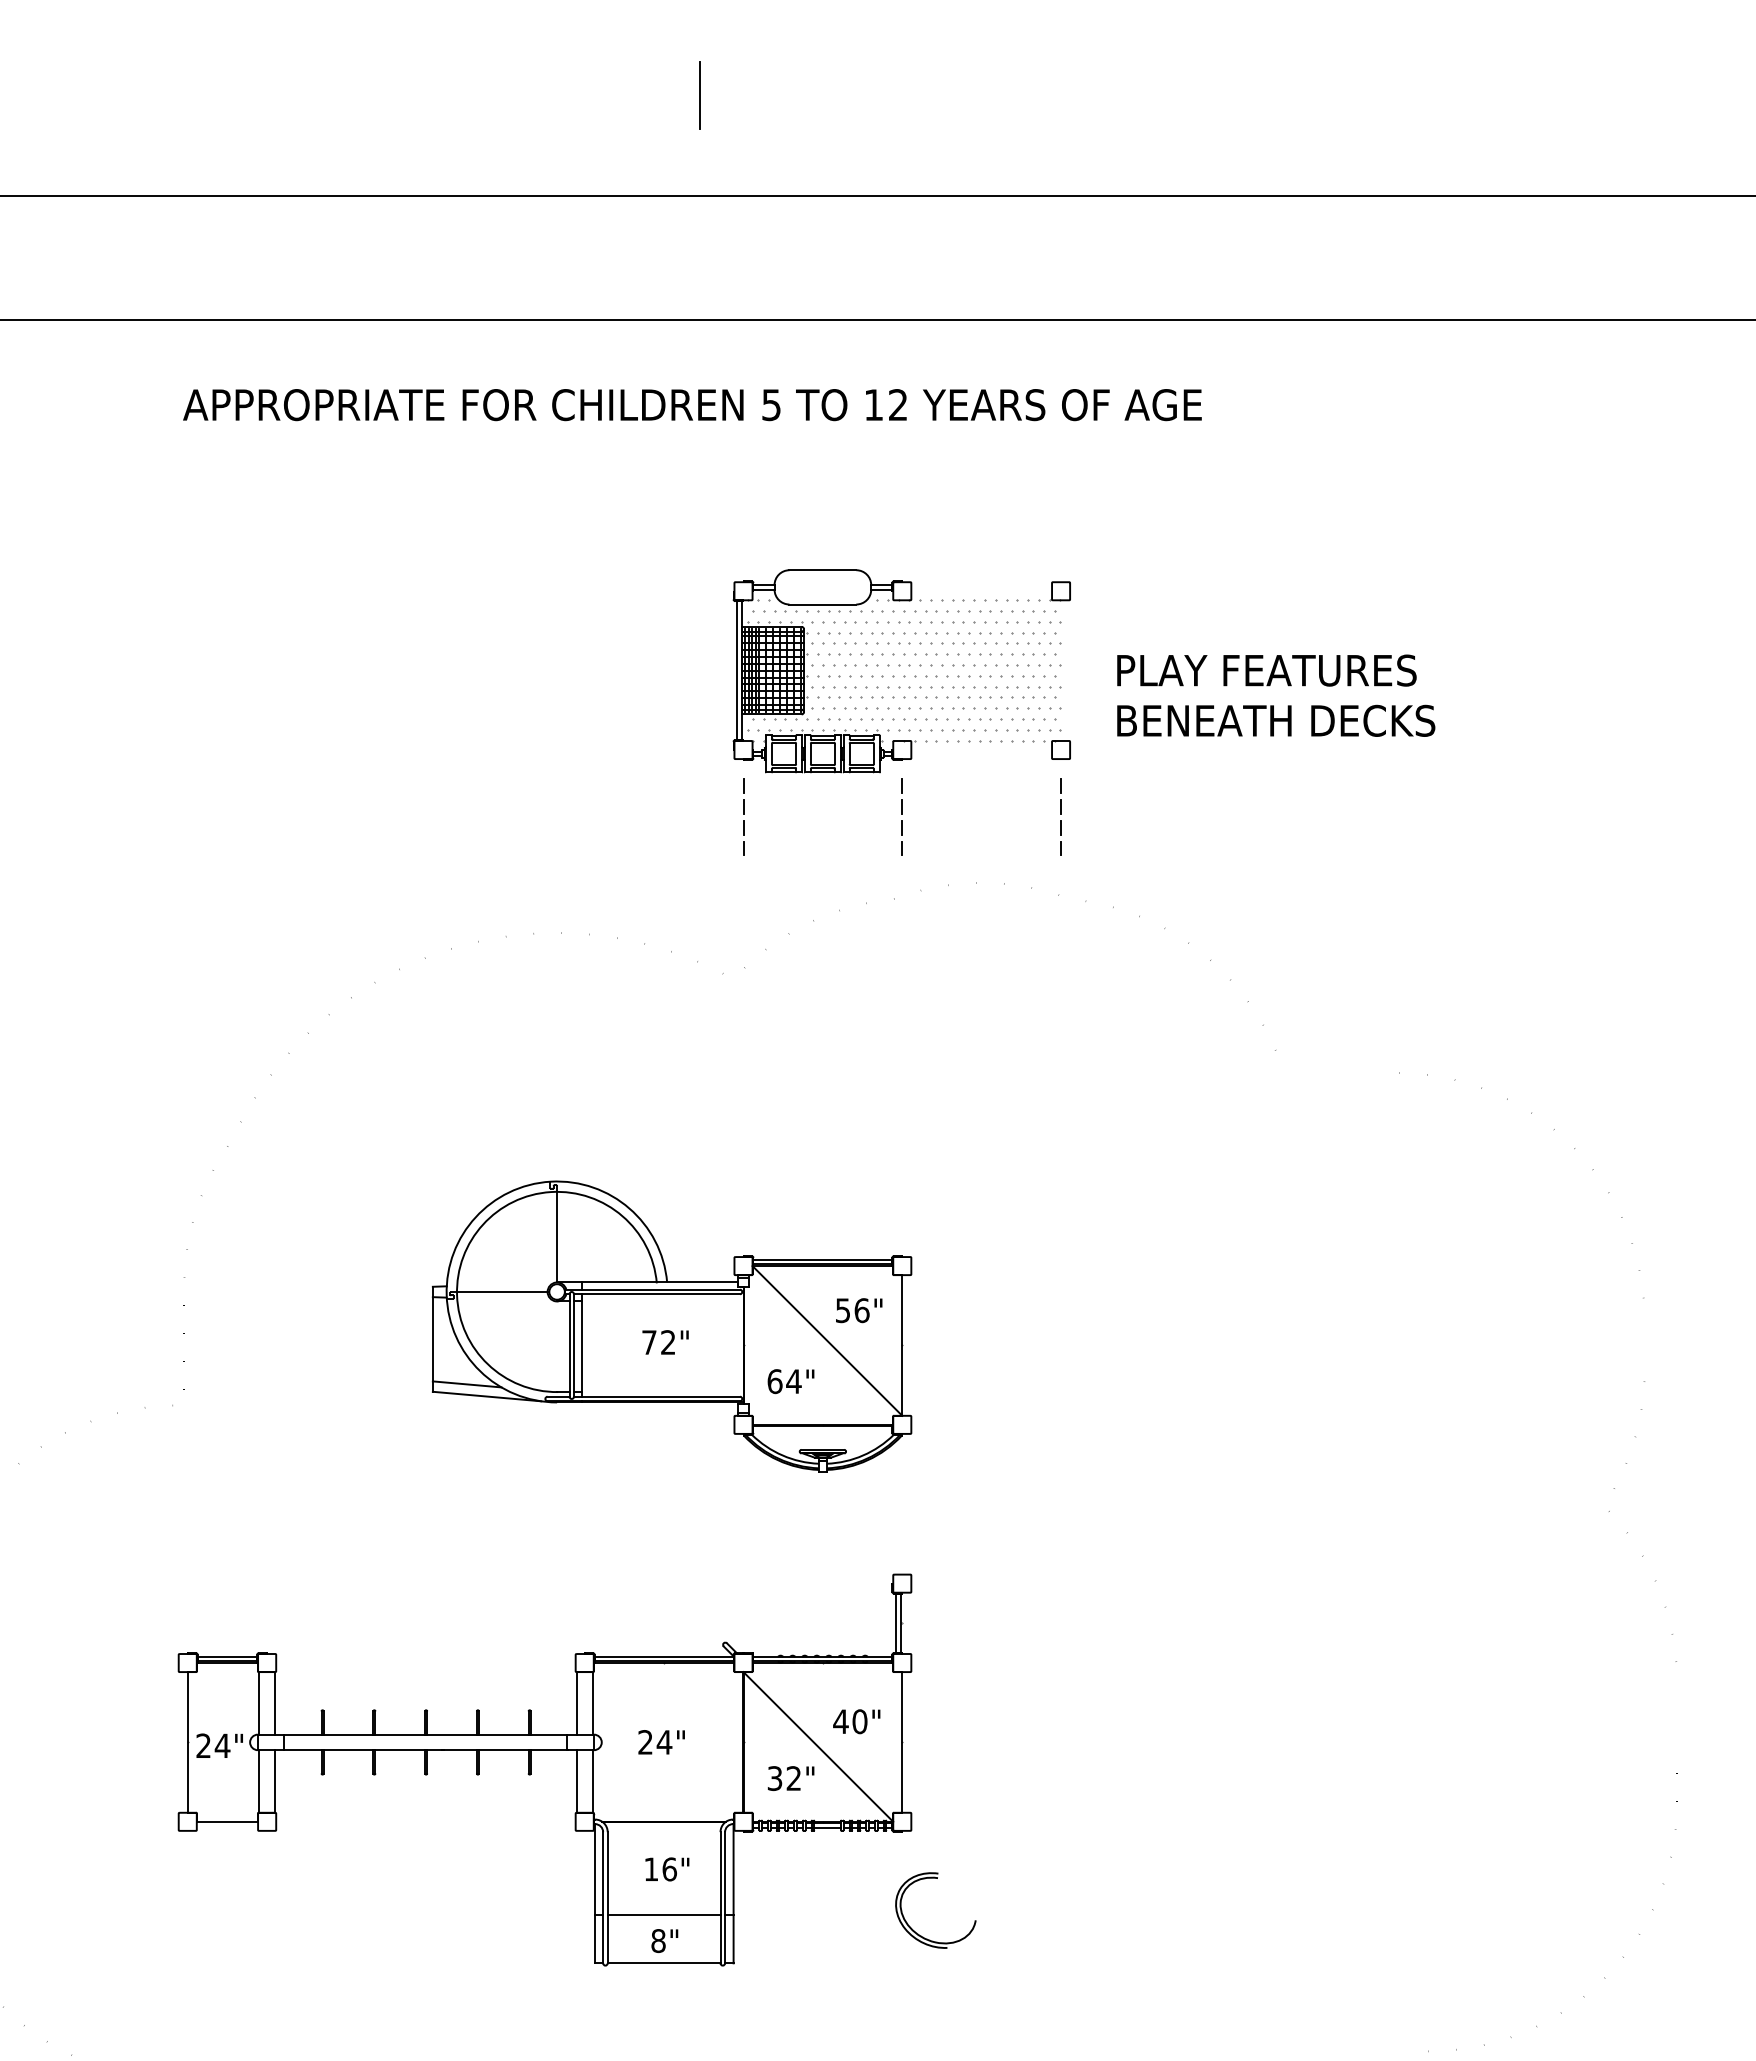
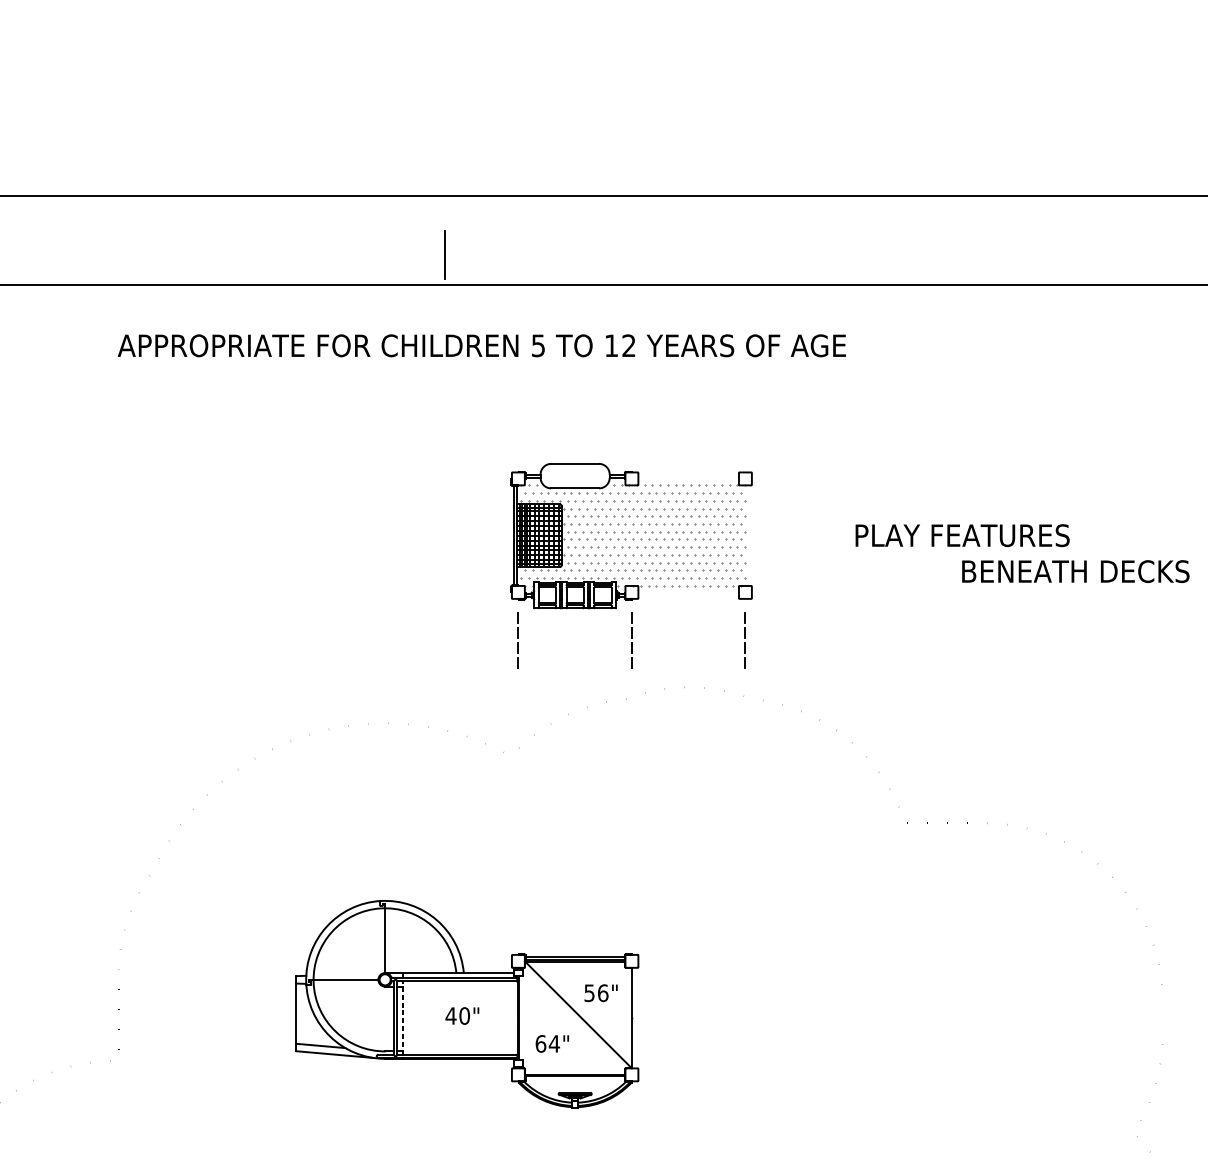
line: (699, 95) -> (444, 254), moved
text: (1266, 670) -> (962, 535), moved
text: (1276, 720) -> (1076, 571), moved
text: (658, 1342) -> (457, 1015), 72" -> 40"
line: (582, 1344) -> (403, 1017), solid -> dashed

